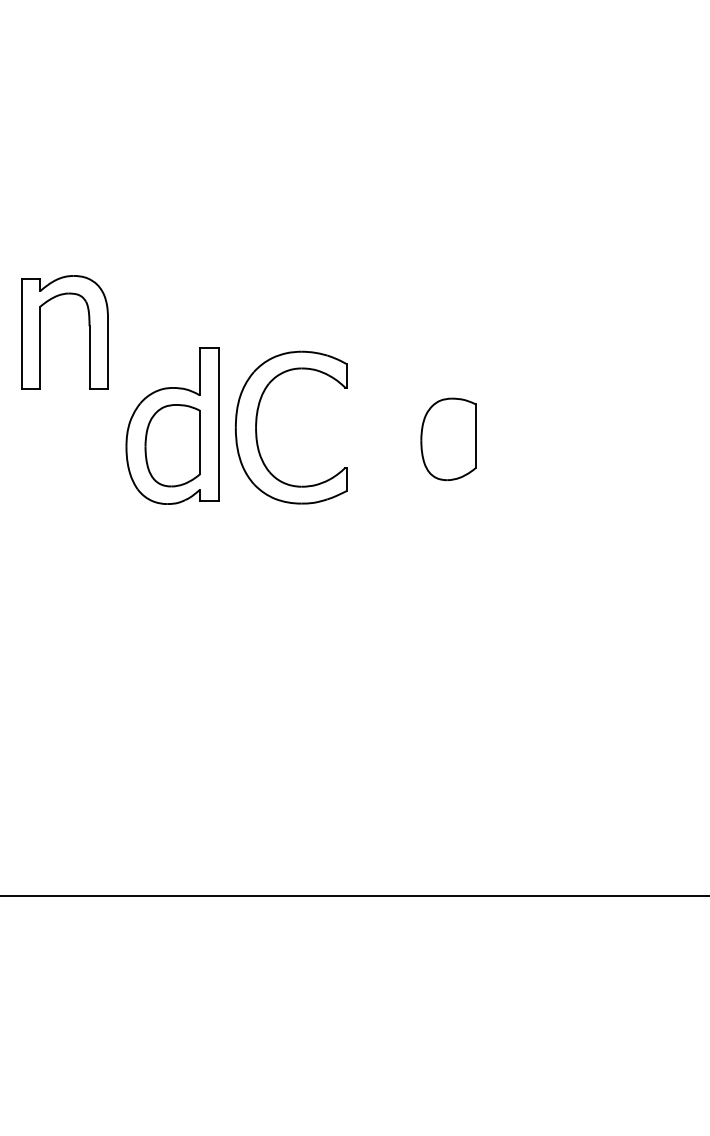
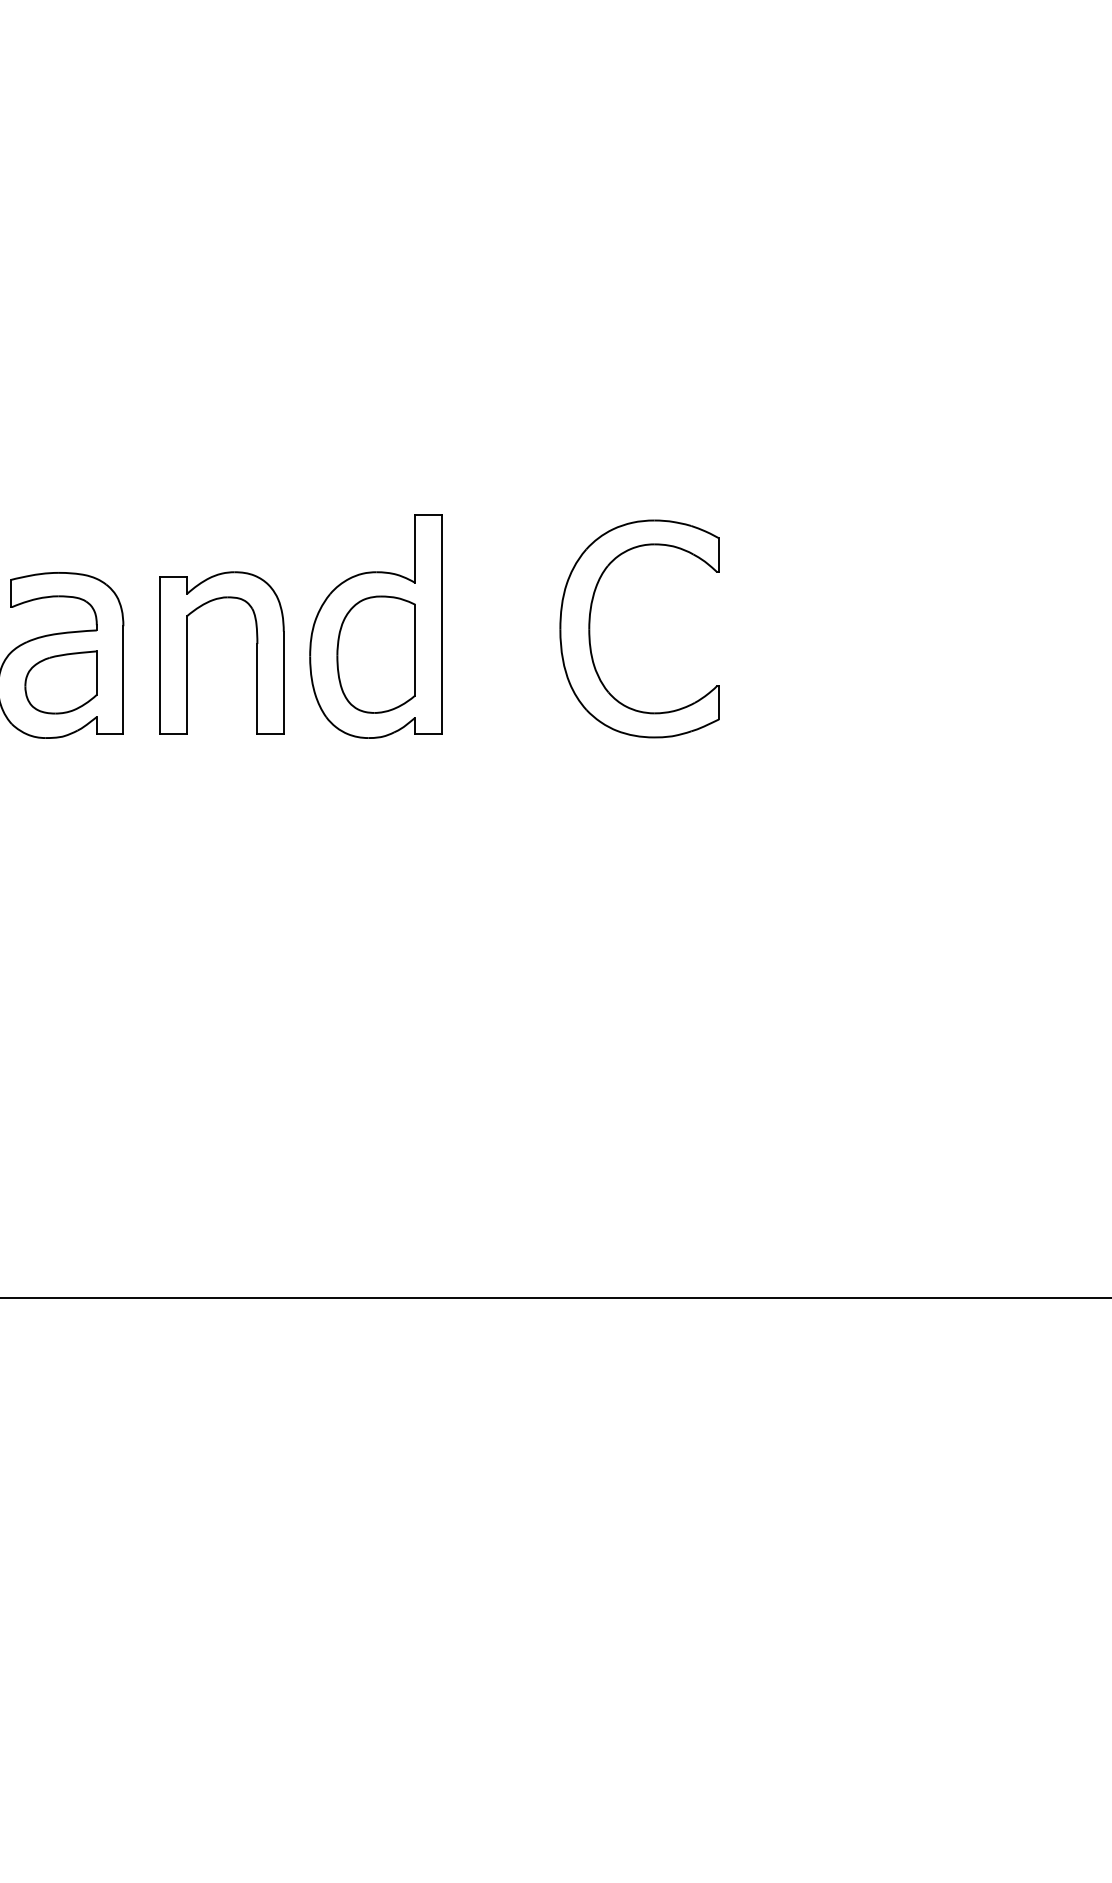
part: (40, 332) -> (187, 652), moved
part: (256, 427) -> (590, 628), moved
part: (448, 439) -> (769, 645), removed

